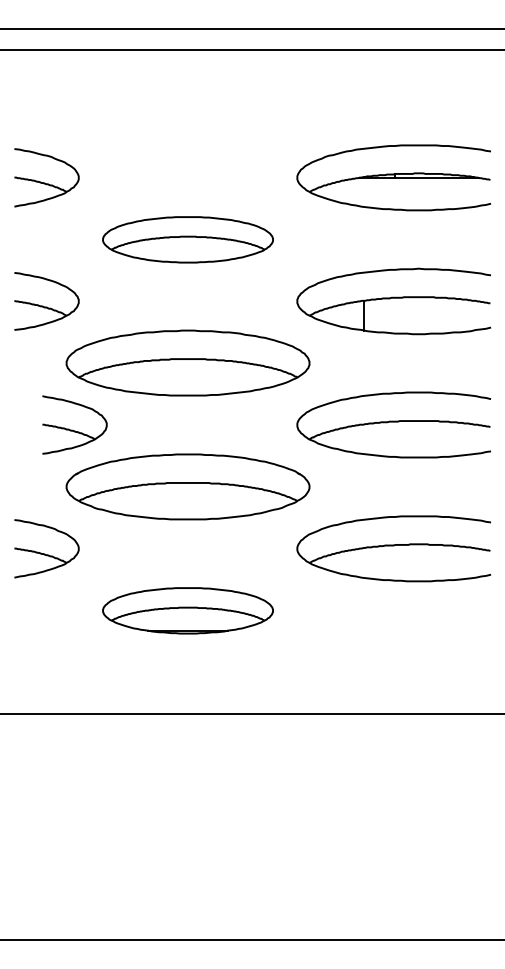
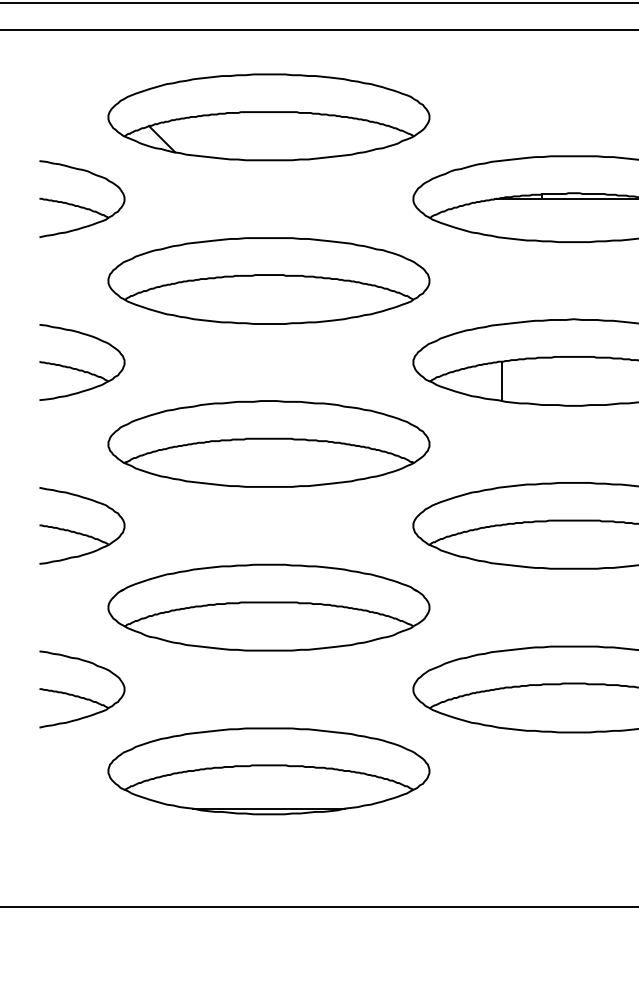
part: (187, 115) -> (268, 116), added
part: (187, 239) -> (268, 280), size x1.43
part: (74, 424) -> (81, 525), moved
part: (187, 610) -> (268, 770), size x1.43

